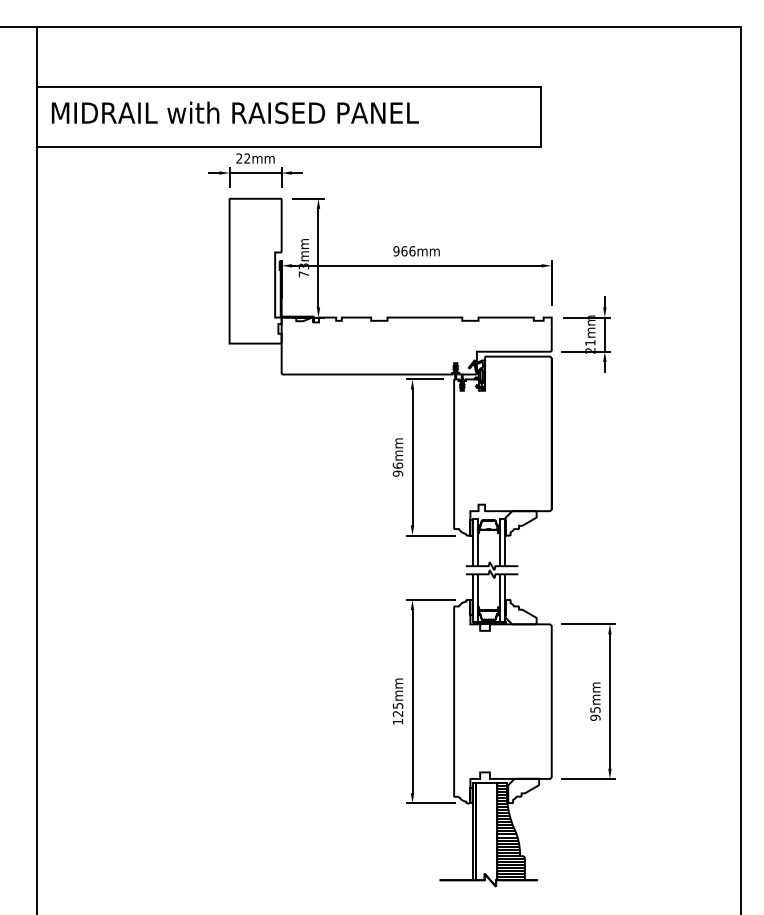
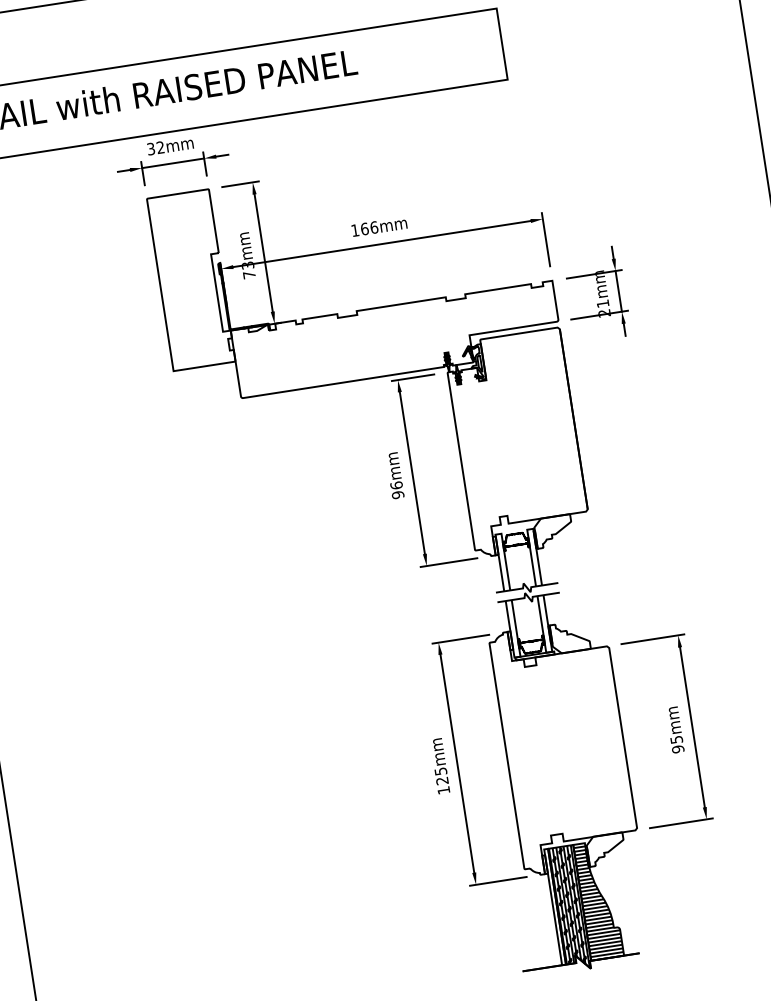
text: (239, 158) -> (151, 148), 22mm -> 32mm
text: (396, 251) -> (355, 230), 966mm -> 166mm
hatch: (486, 833) -> (569, 907), added

